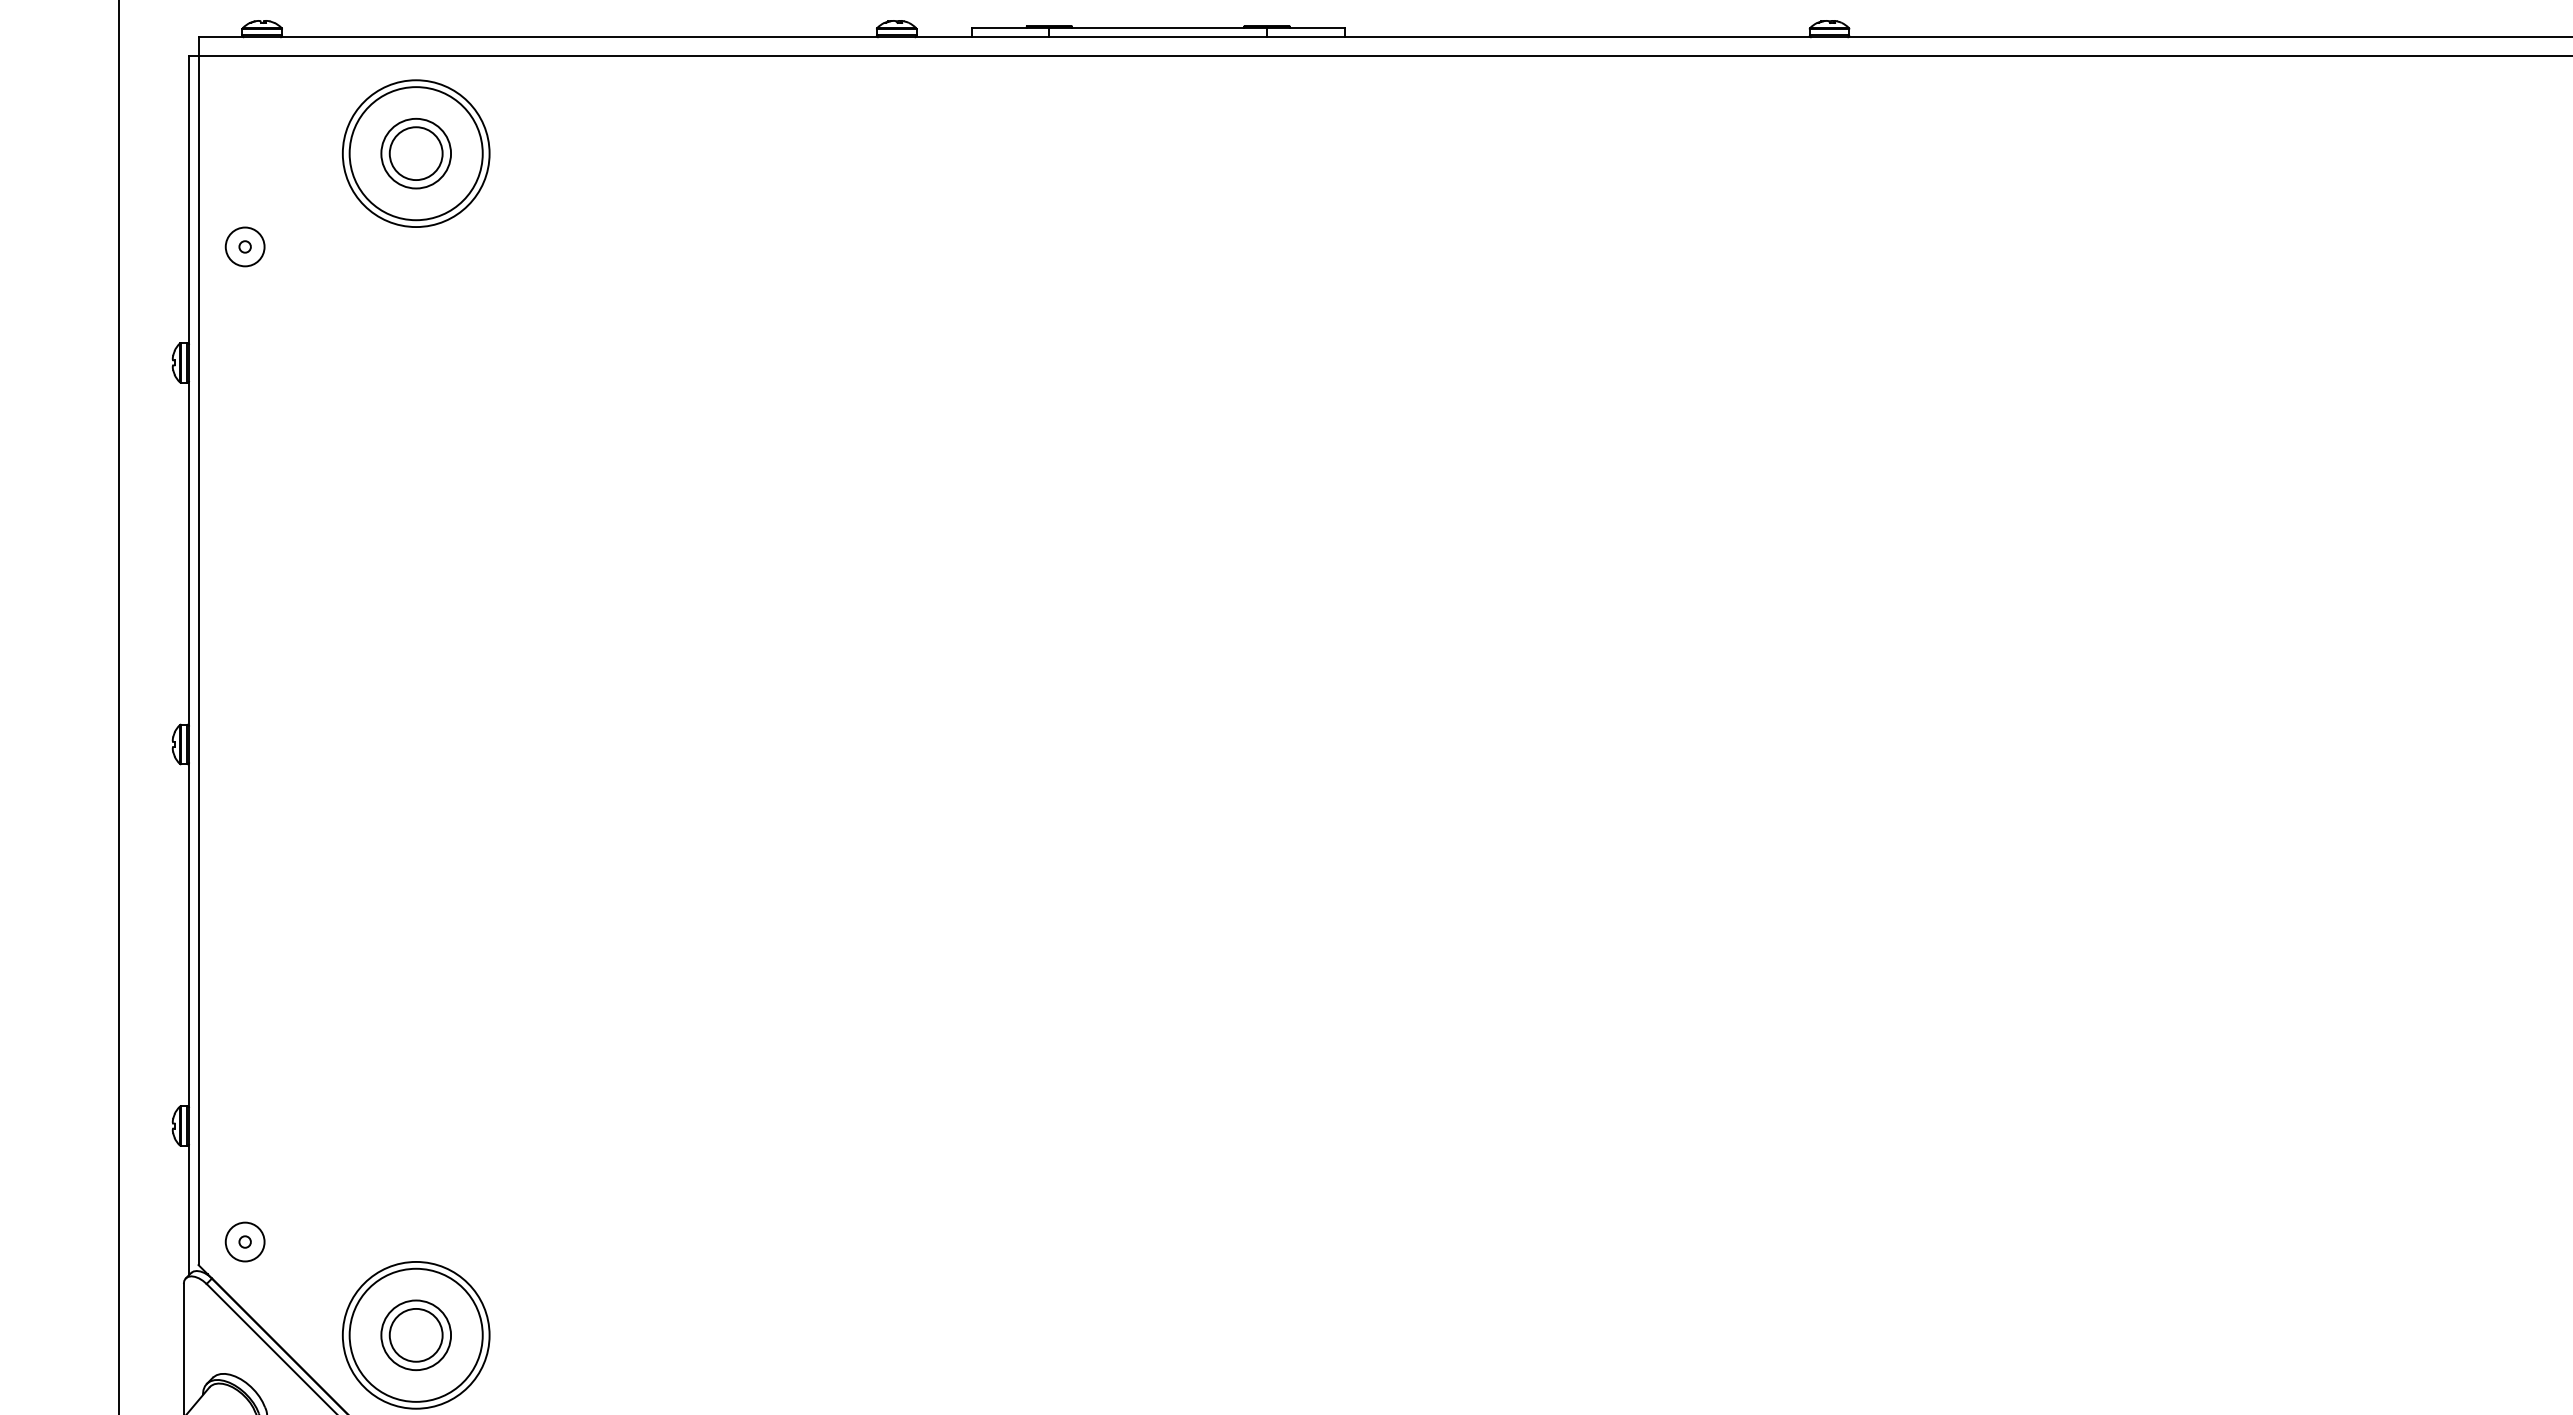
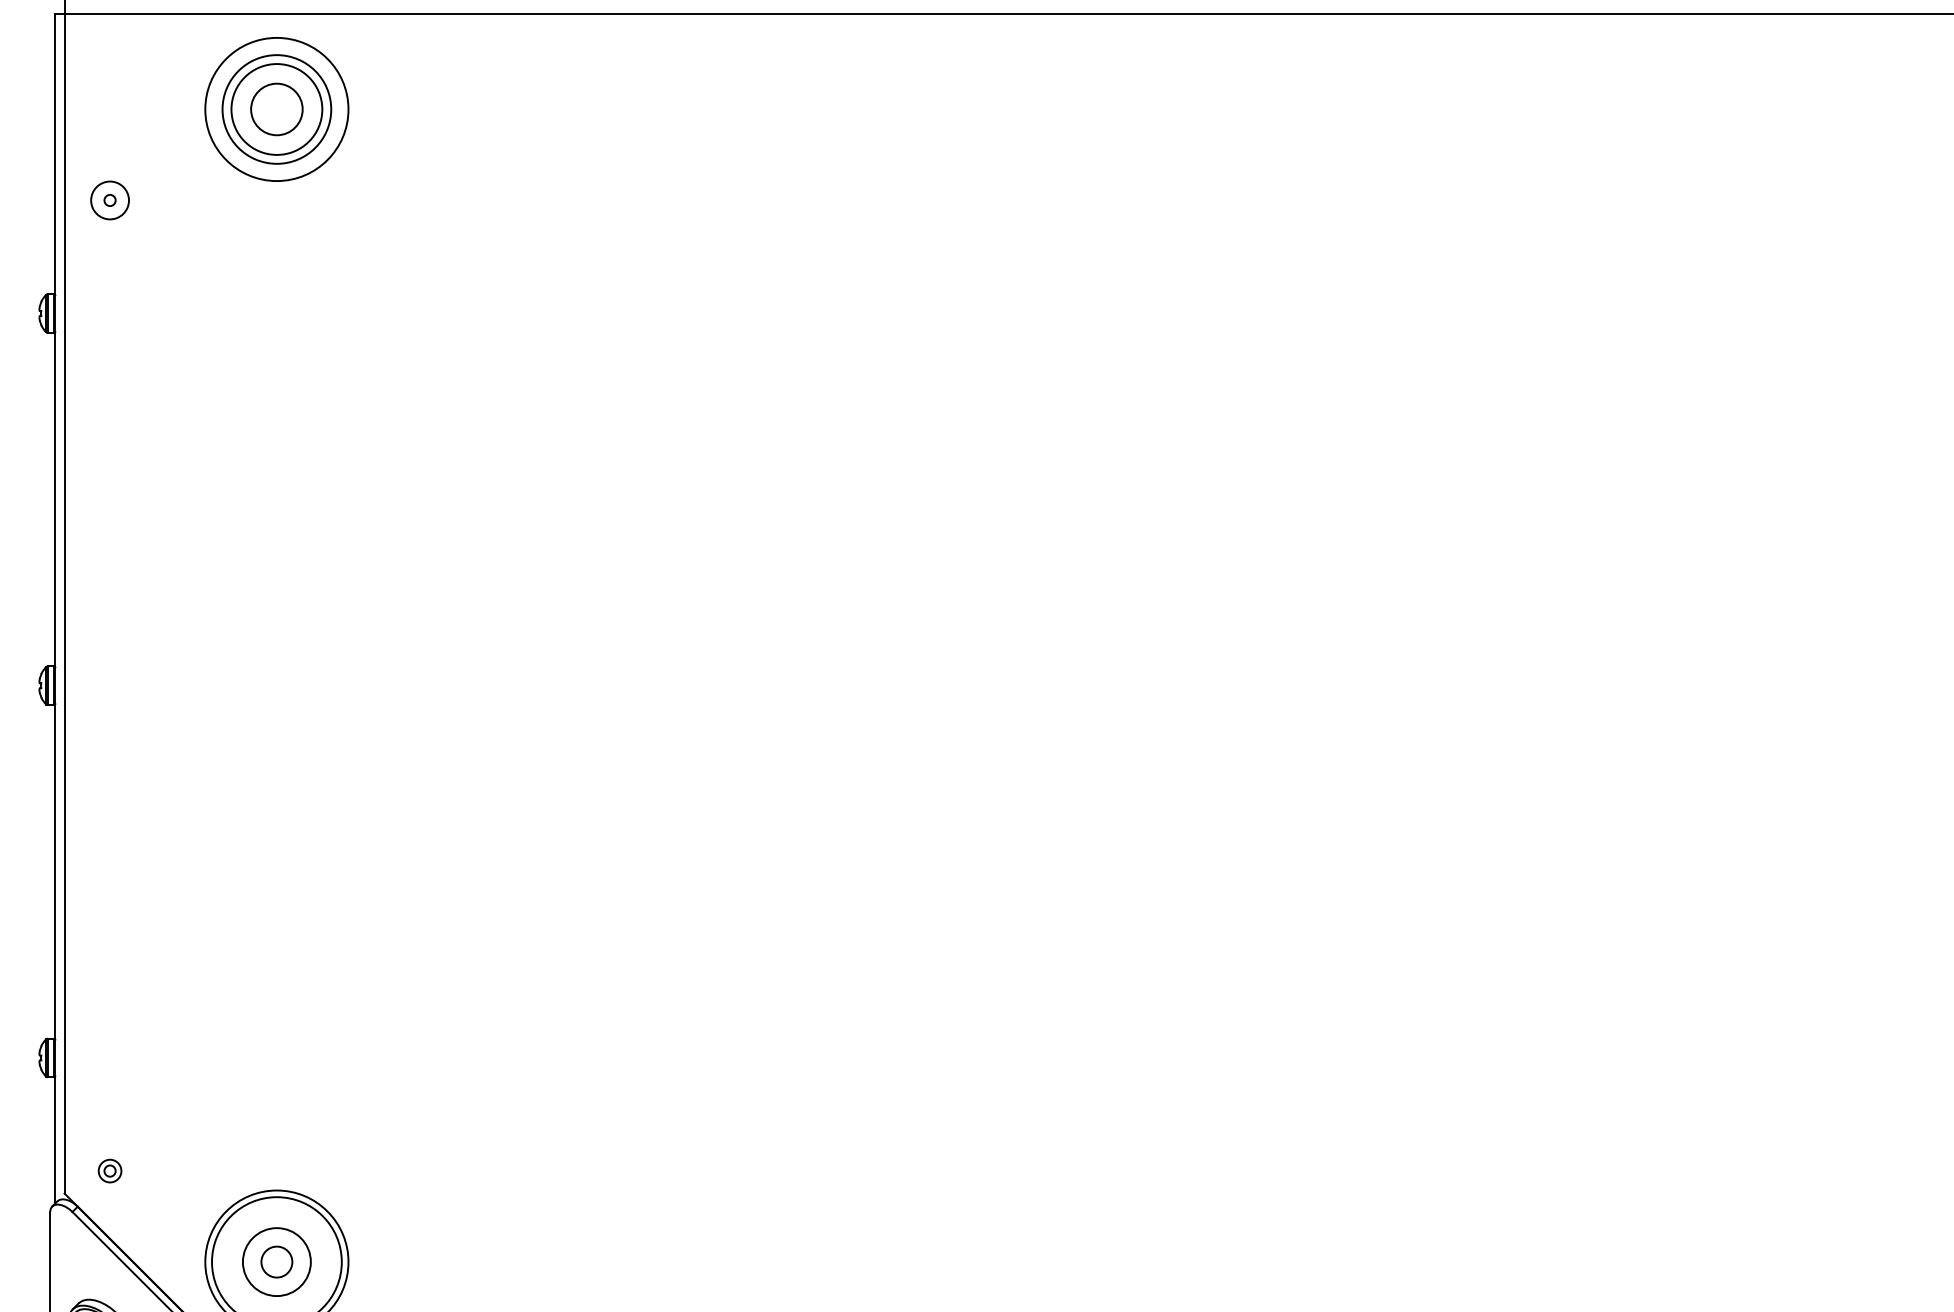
circle: (415, 153) -> (276, 109), size x0.7
circle: (416, 153) -> (277, 109), size x1.6
circle: (244, 1241) -> (109, 1170), size x0.6
circle: (415, 1334) -> (276, 1261), size x0.6

